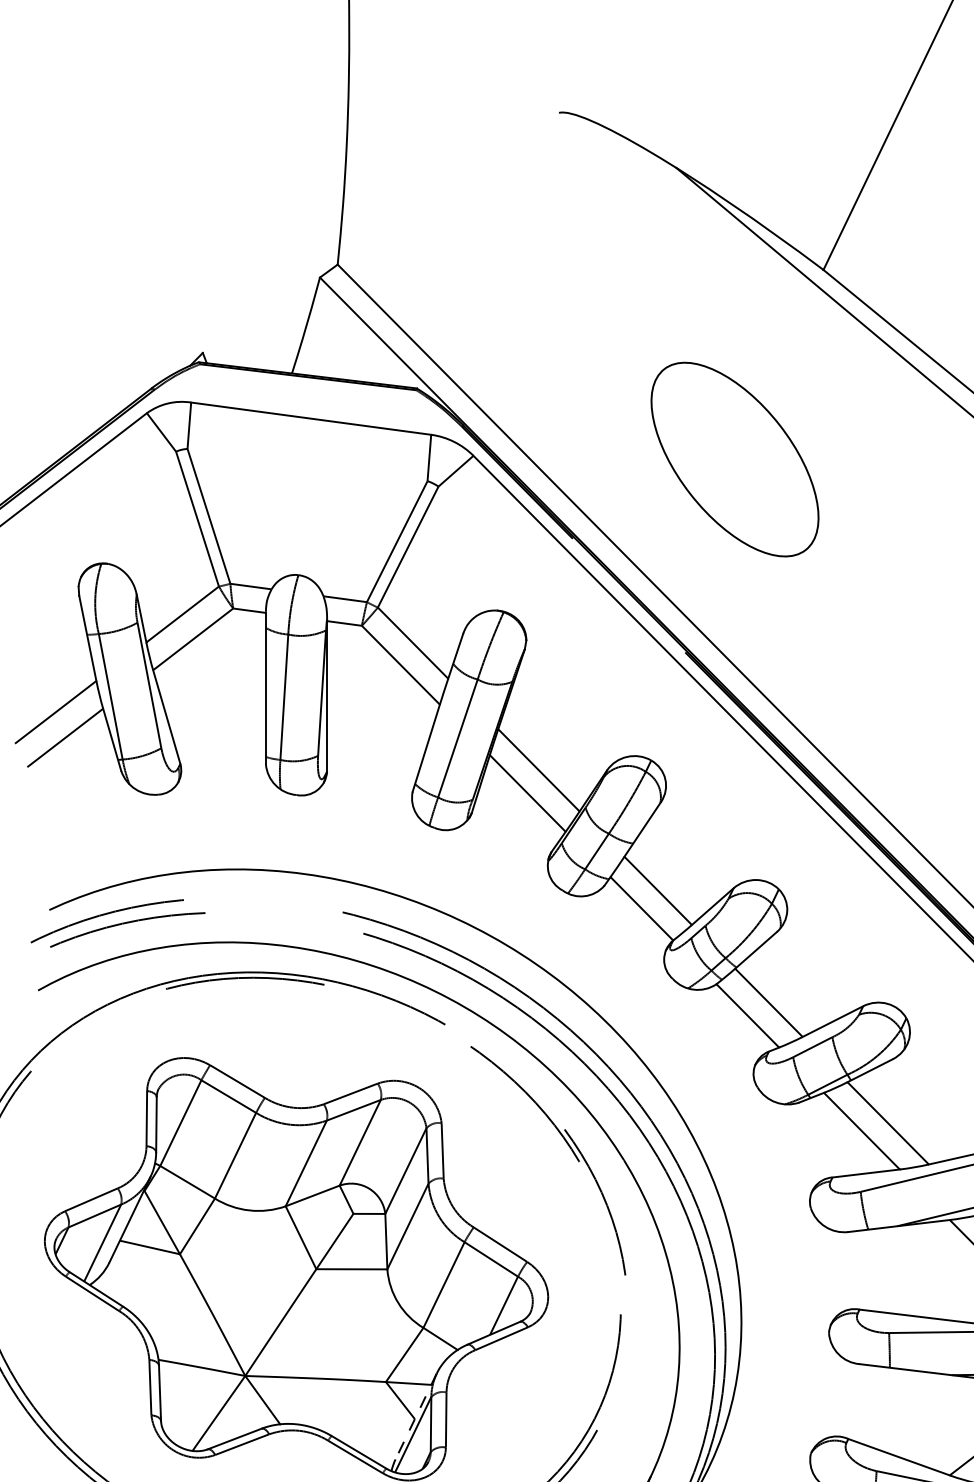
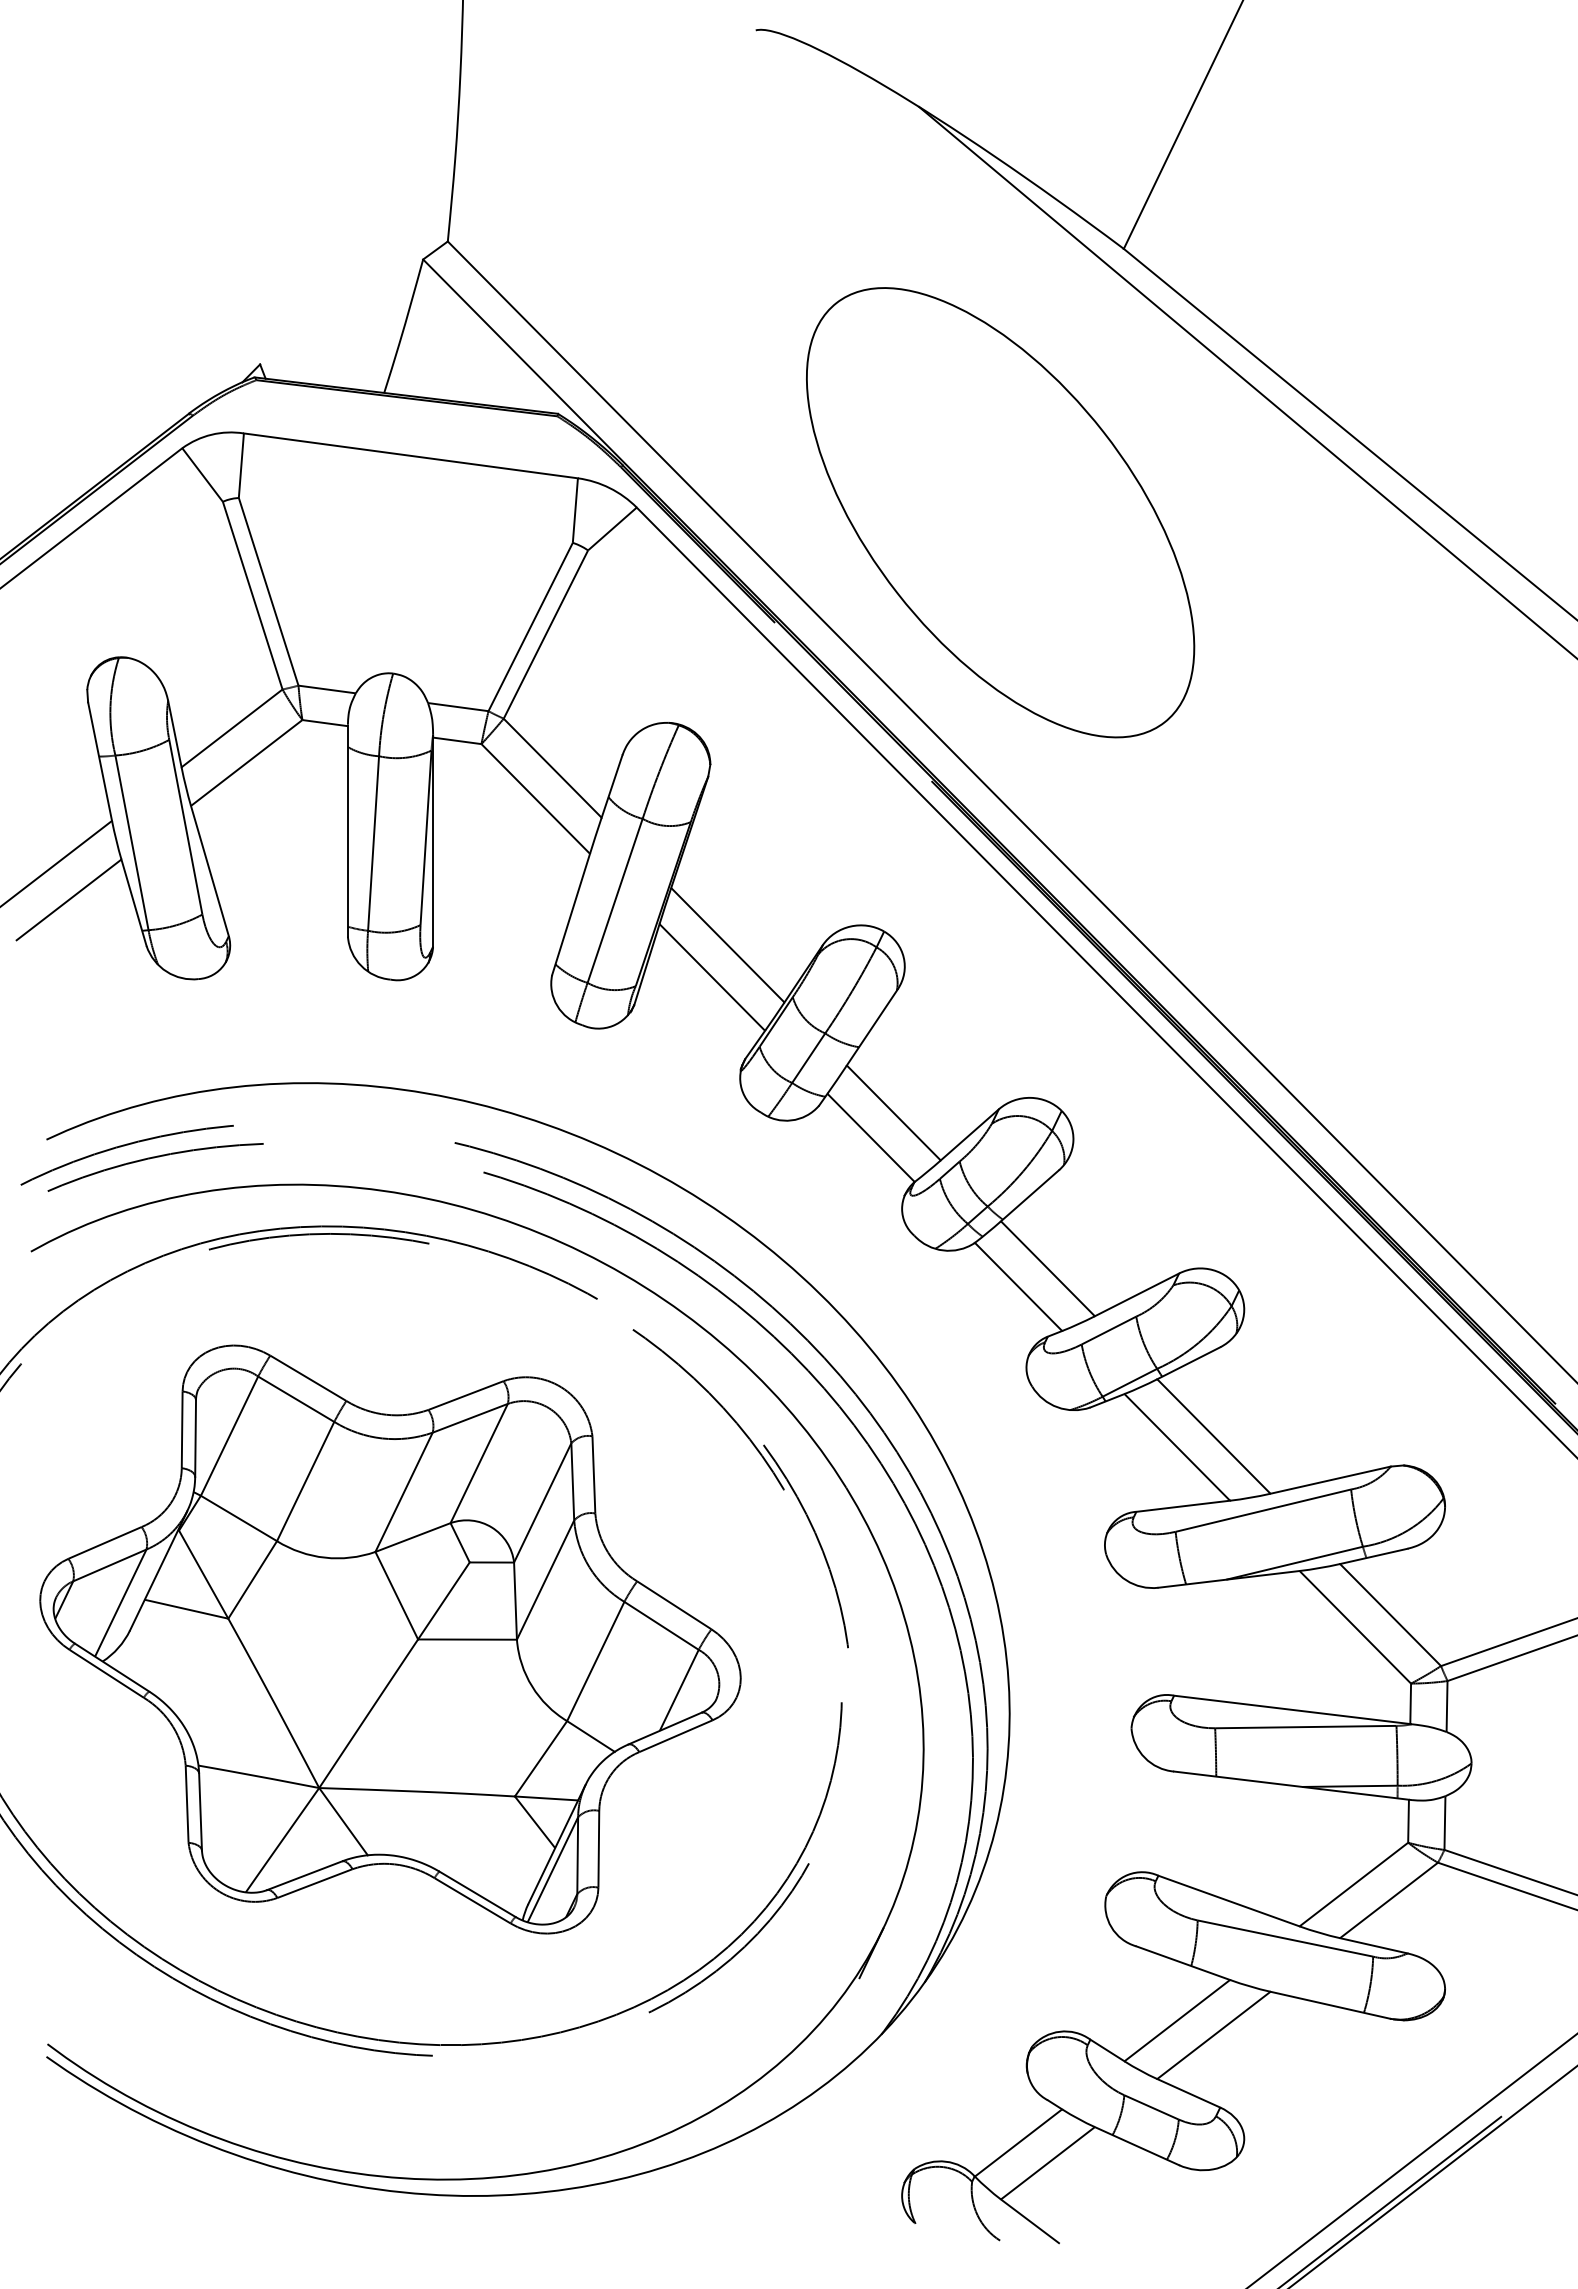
part: (734, 459) -> (1000, 512), size x1.67
line: (415, 1416) -> (556, 1844), dashed -> solid

